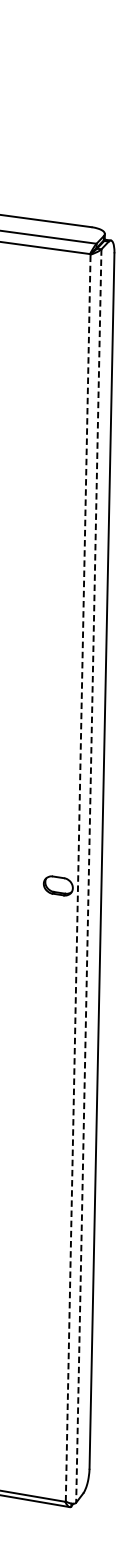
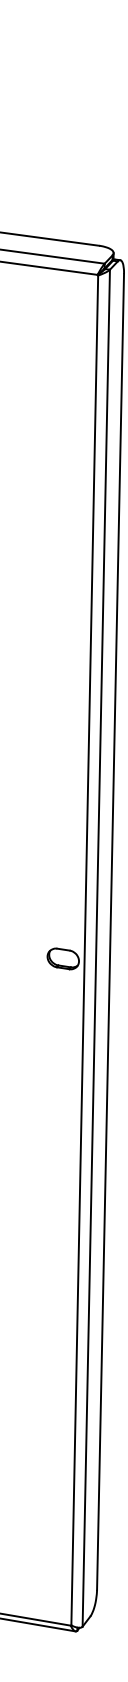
line: (89, 876) -> (96, 948), dashed -> solid
line: (77, 878) -> (84, 950), dashed -> solid

